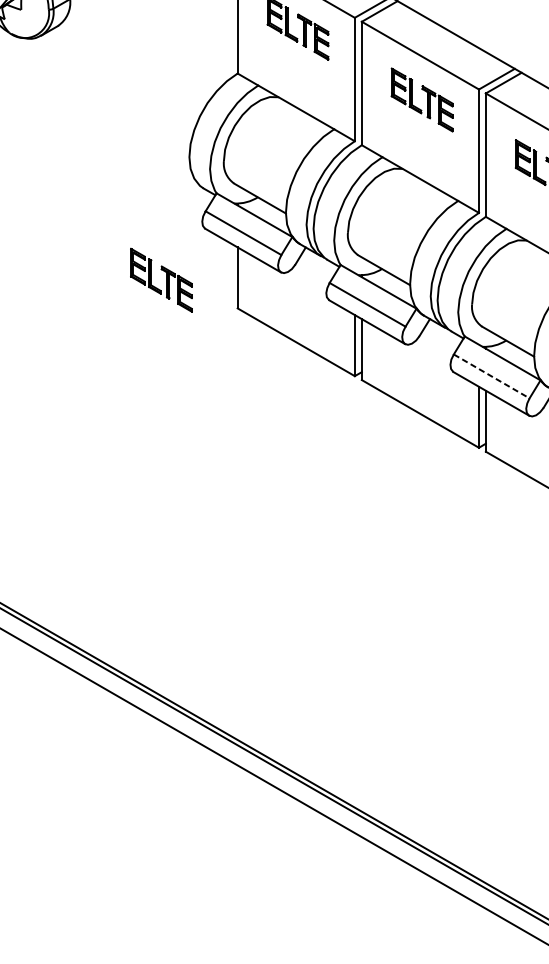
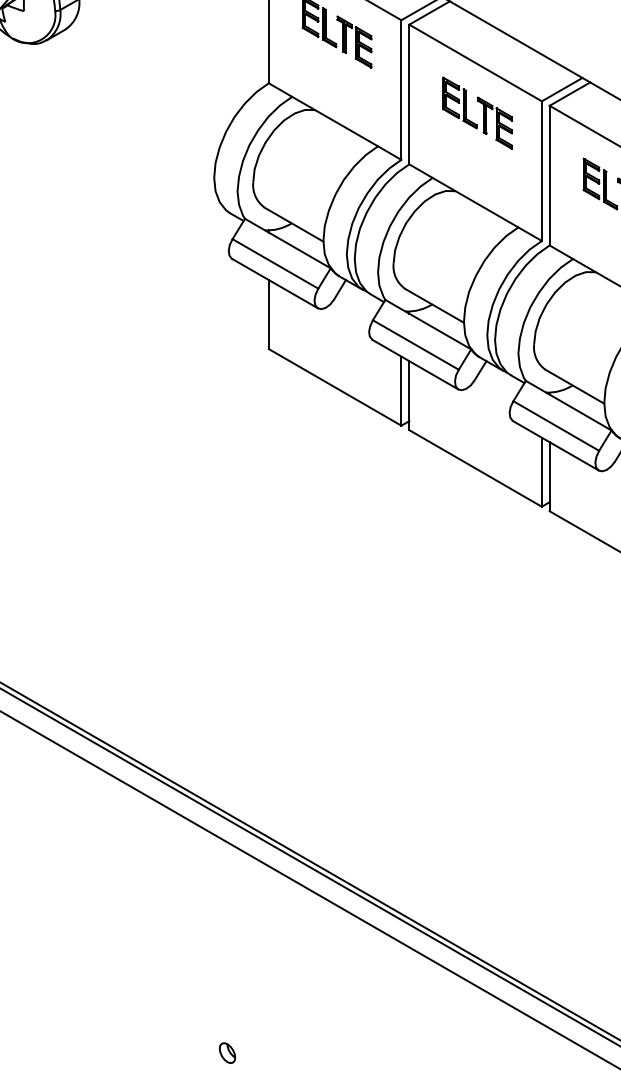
part: (161, 279) -> (182, 316), removed
line: (491, 376) -> (556, 426), dashed -> solid
part: (201, 930) -> (227, 1052), added

